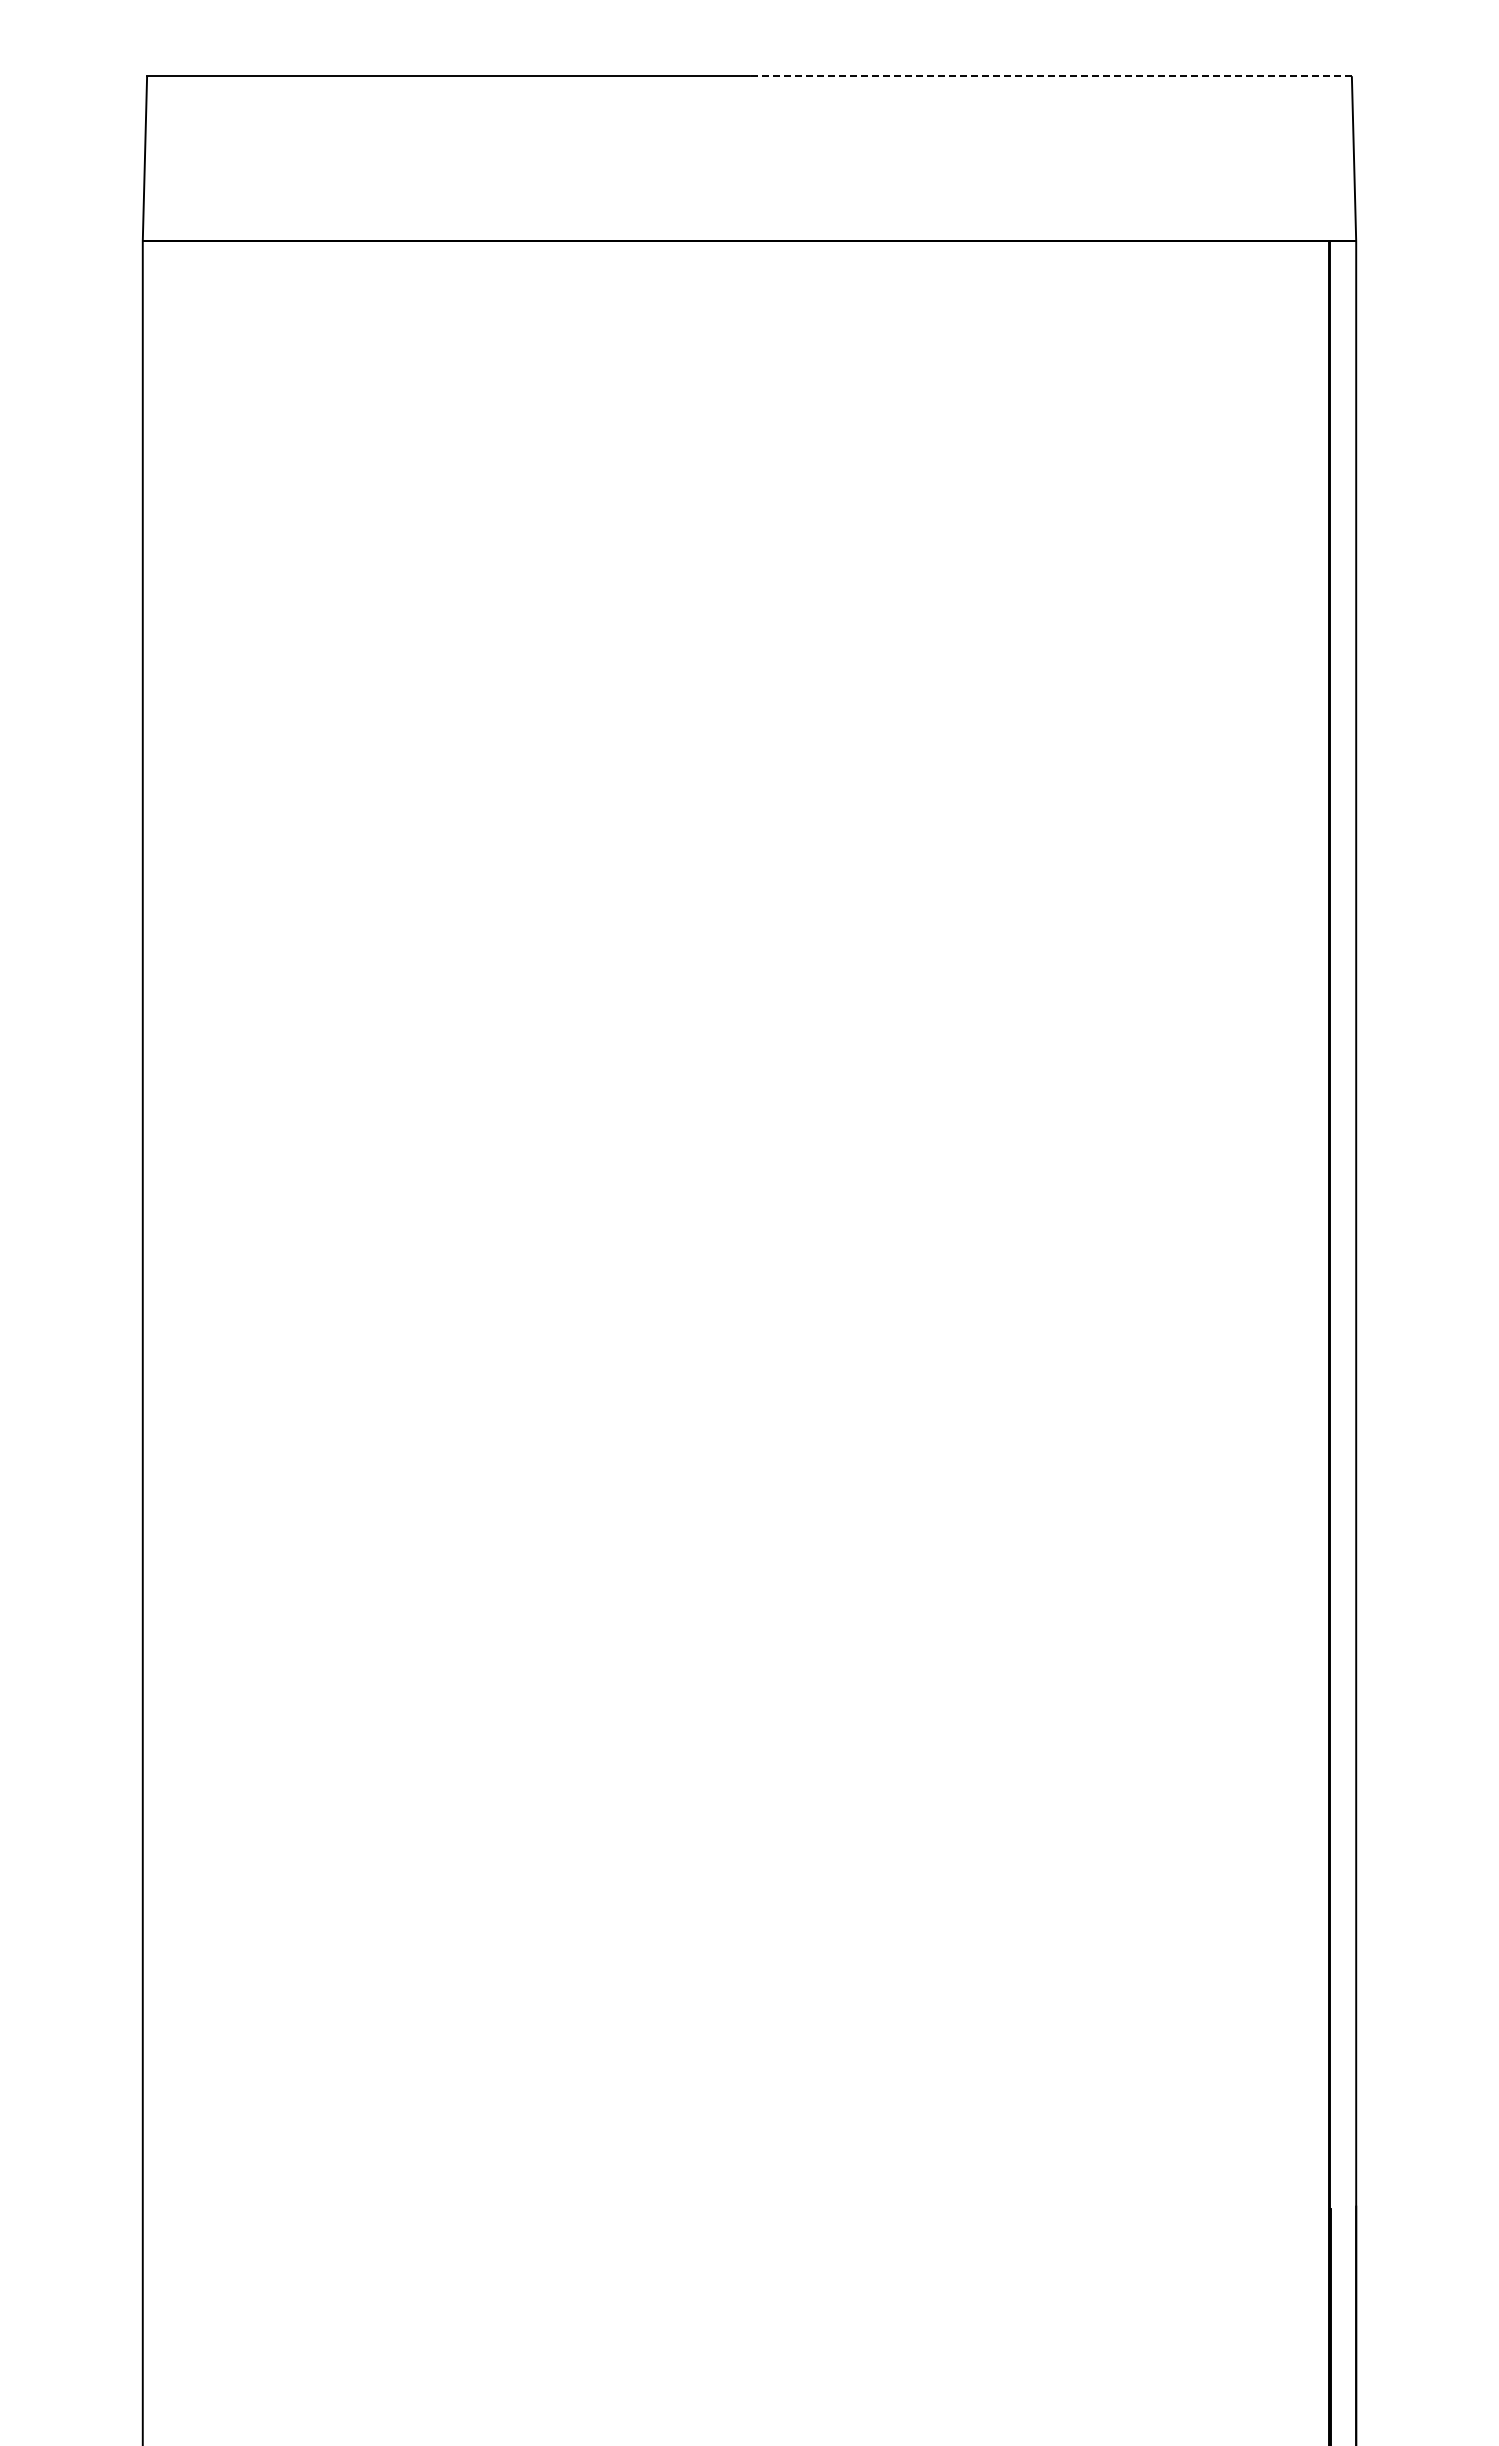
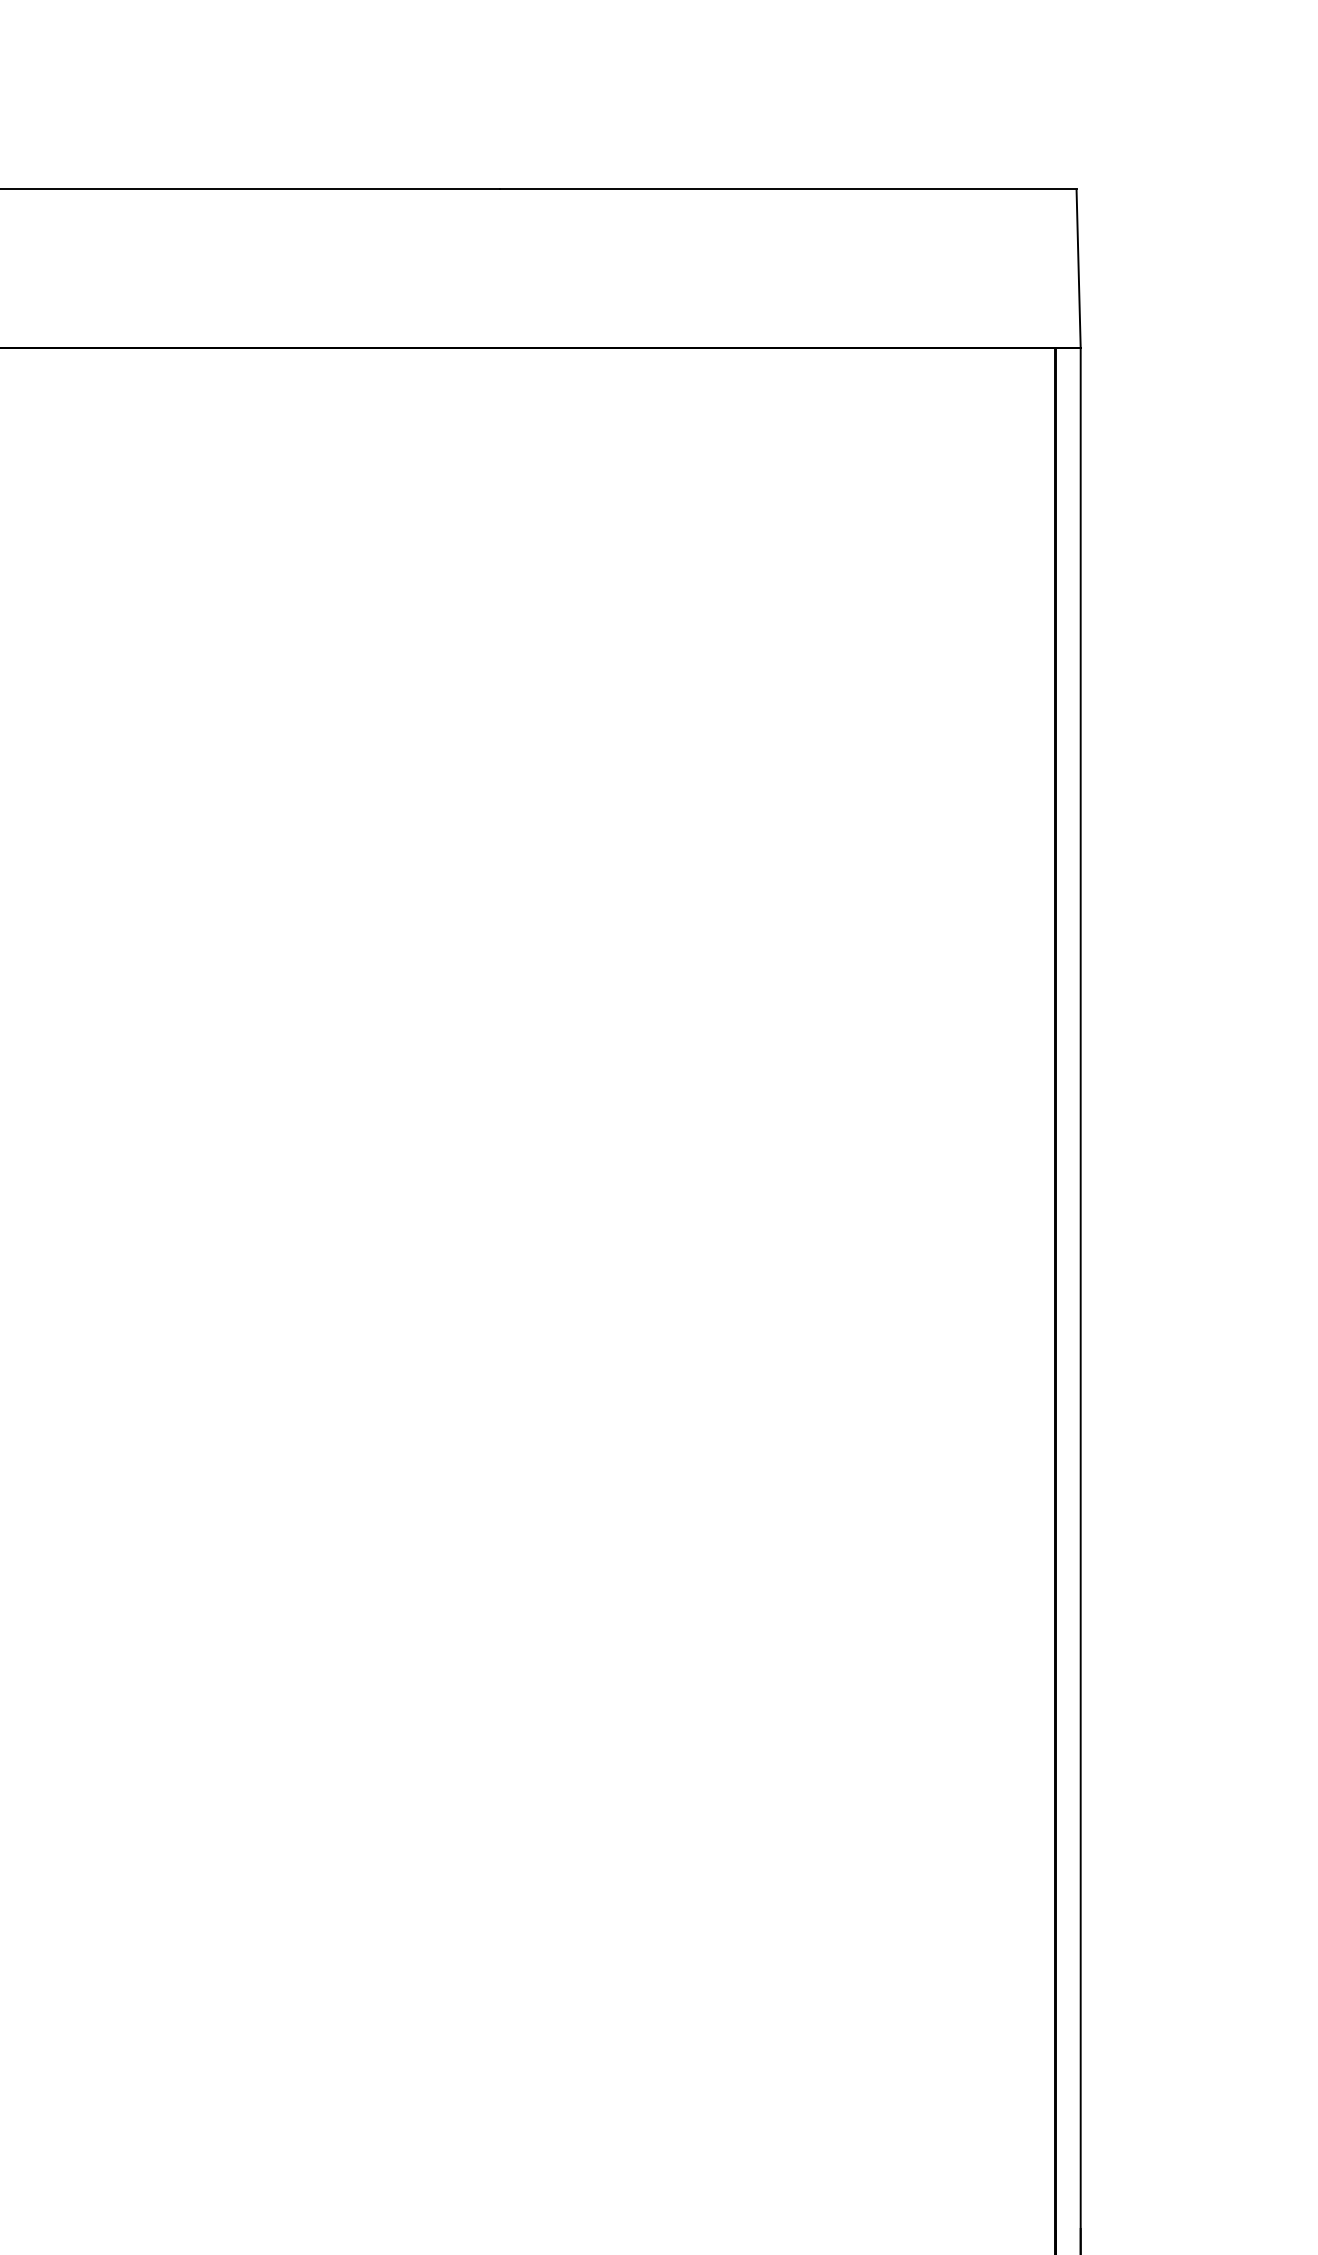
line: (1050, 76) -> (788, 189), dashed -> solid

